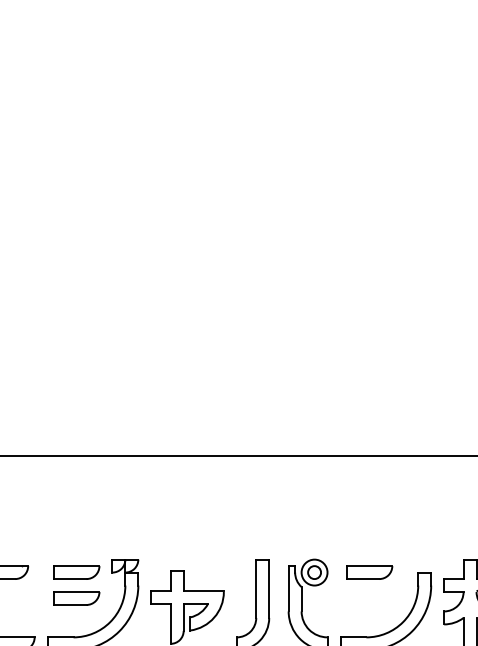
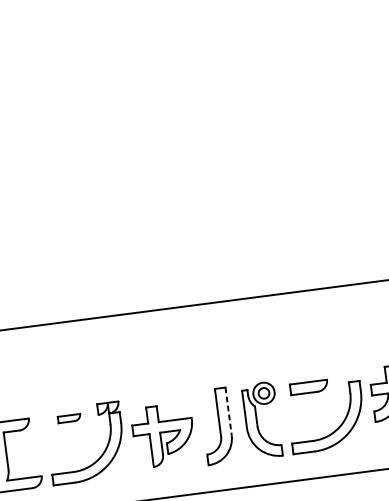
part: (76, 572) -> (69, 418), size x0.6
line: (269, 589) -> (228, 411), solid -> dashed
part: (76, 598) -> (71, 439), removed

